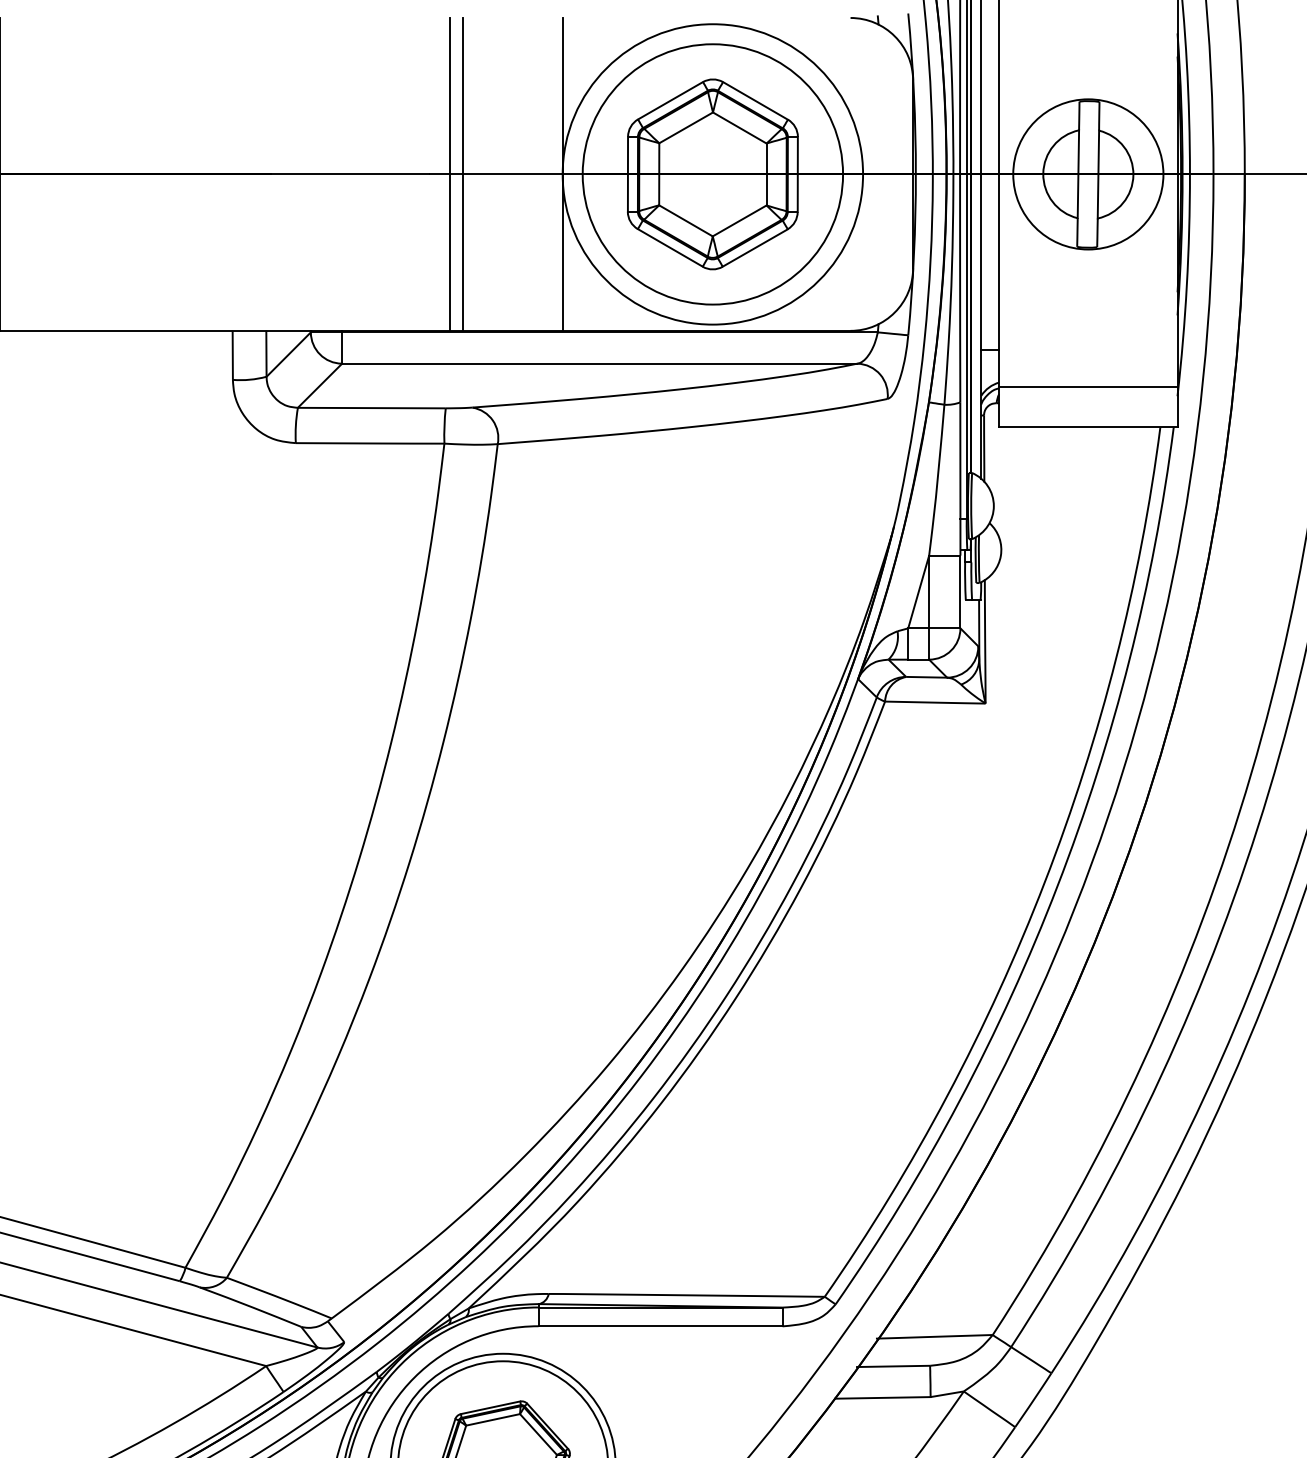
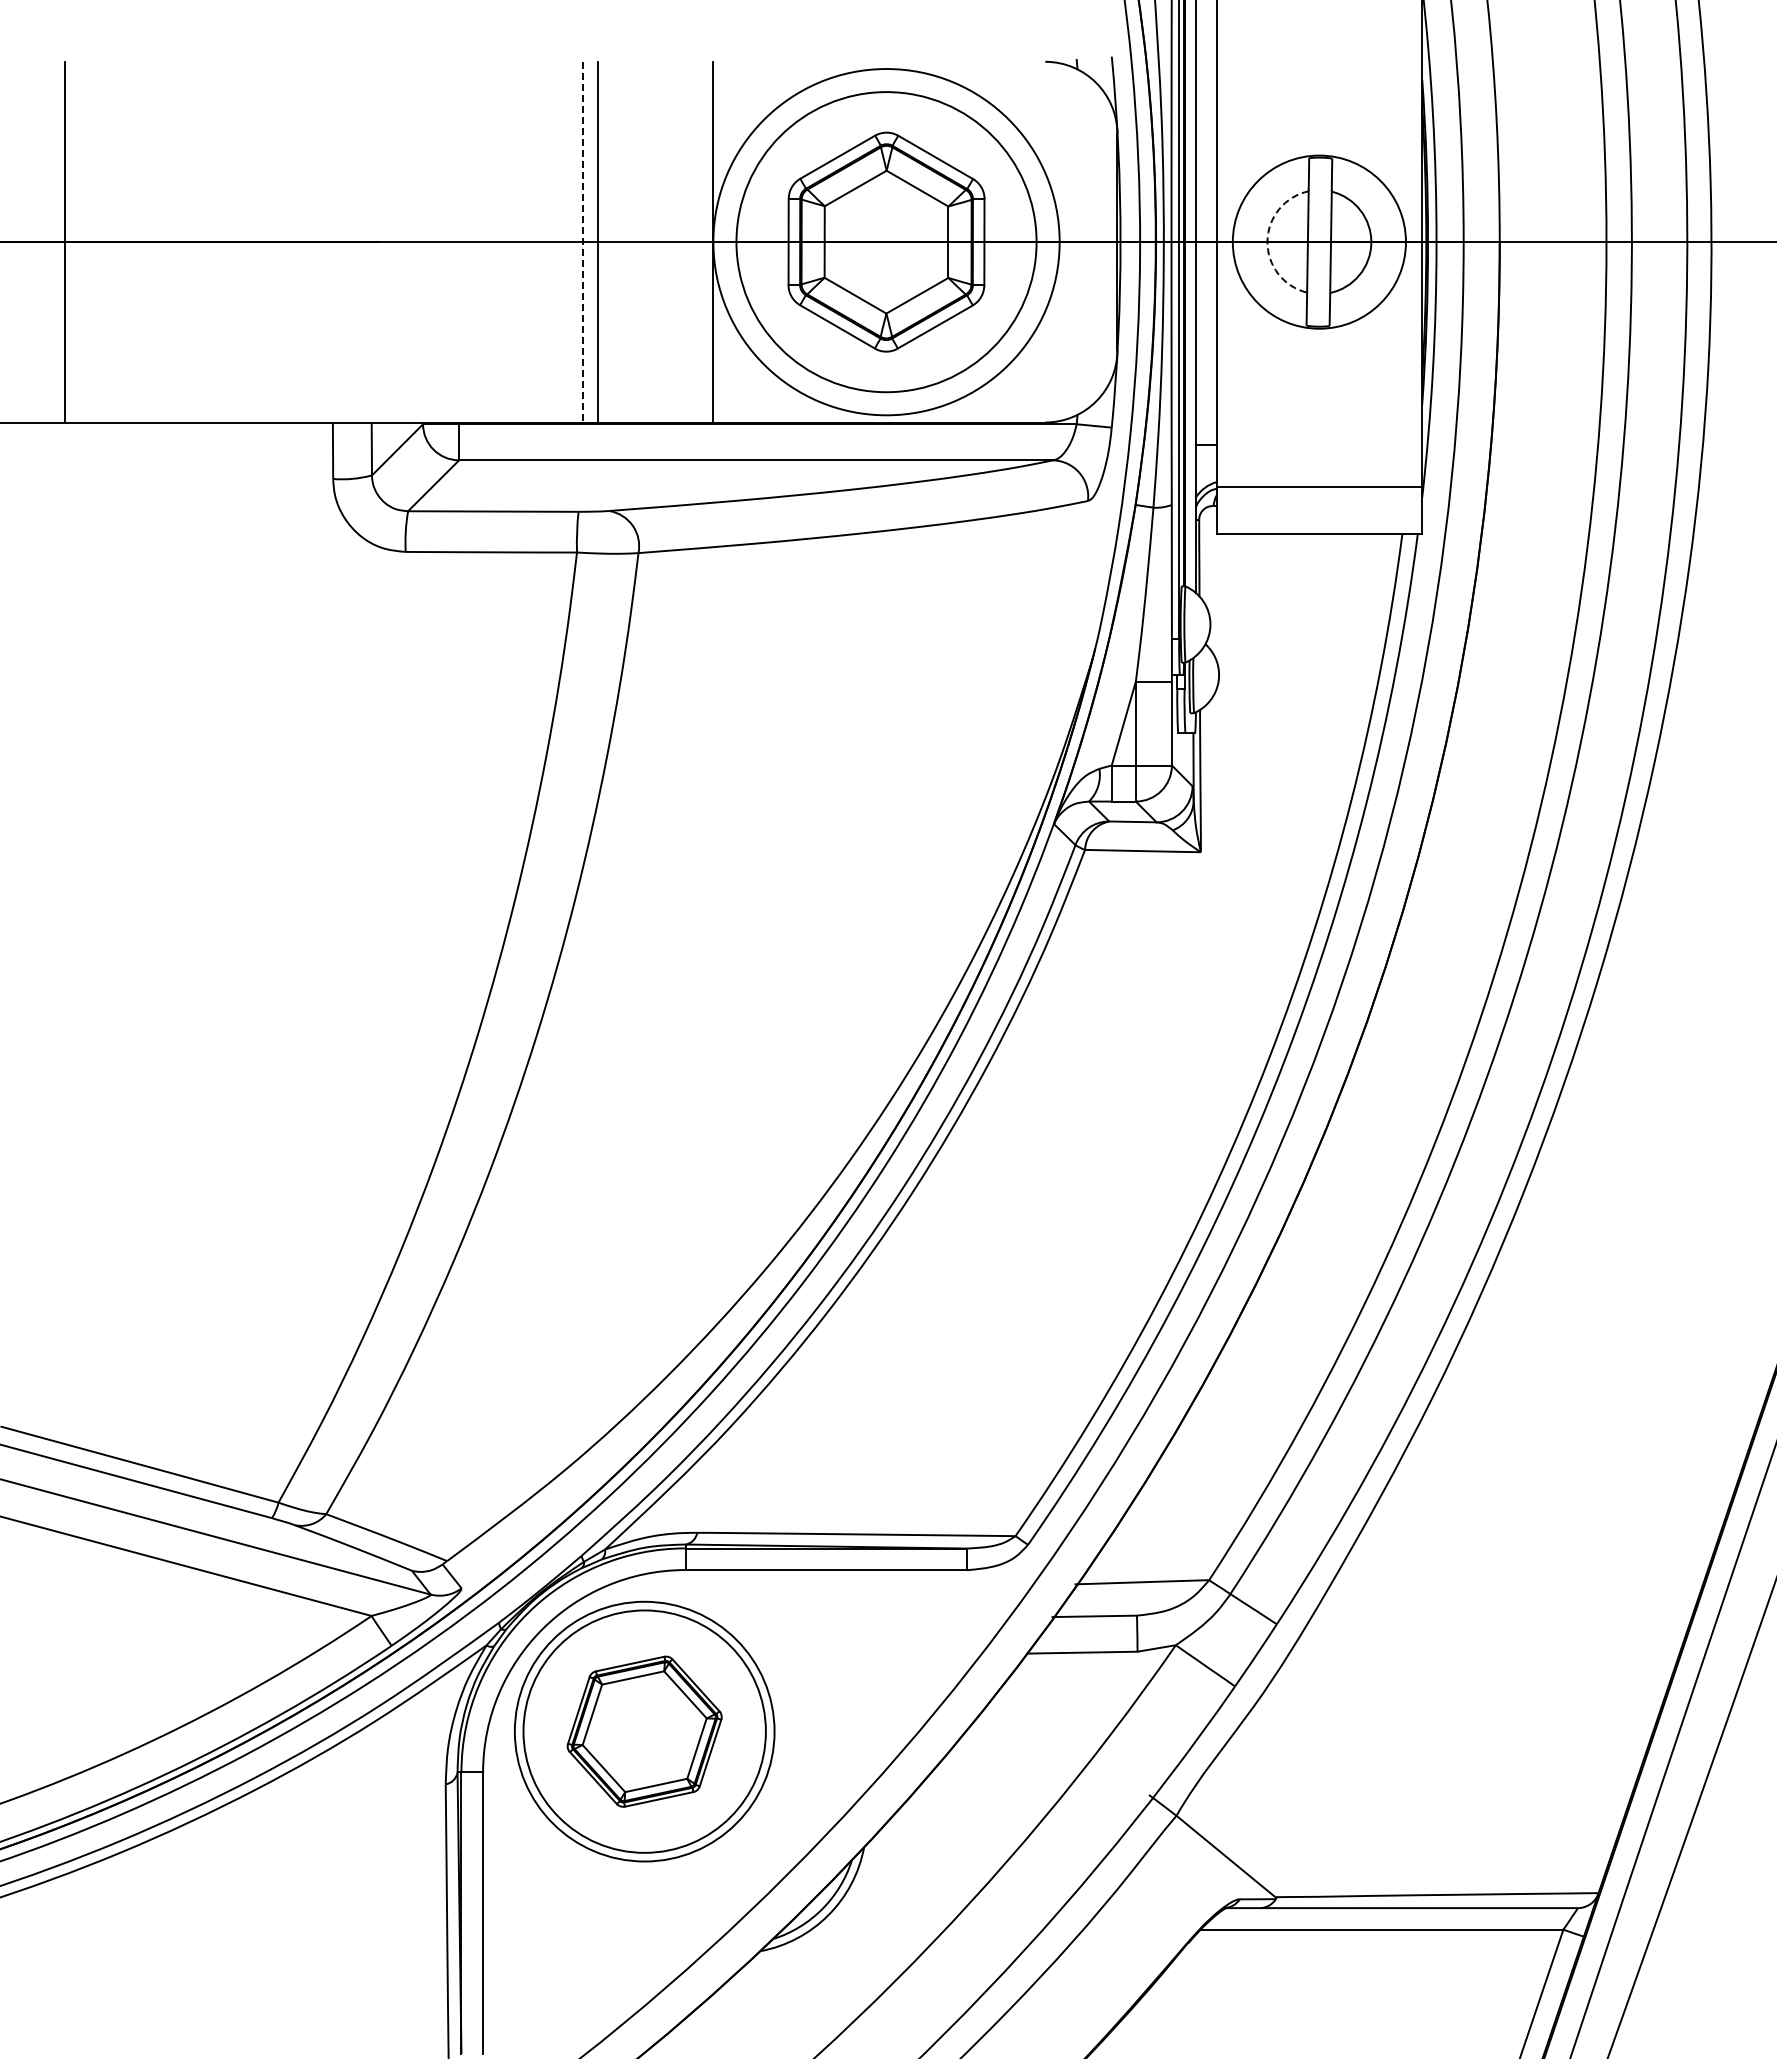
arc: (1043, 173) -> (1267, 241), solid -> dashed
line: (450, 174) -> (583, 242), solid -> dashed

